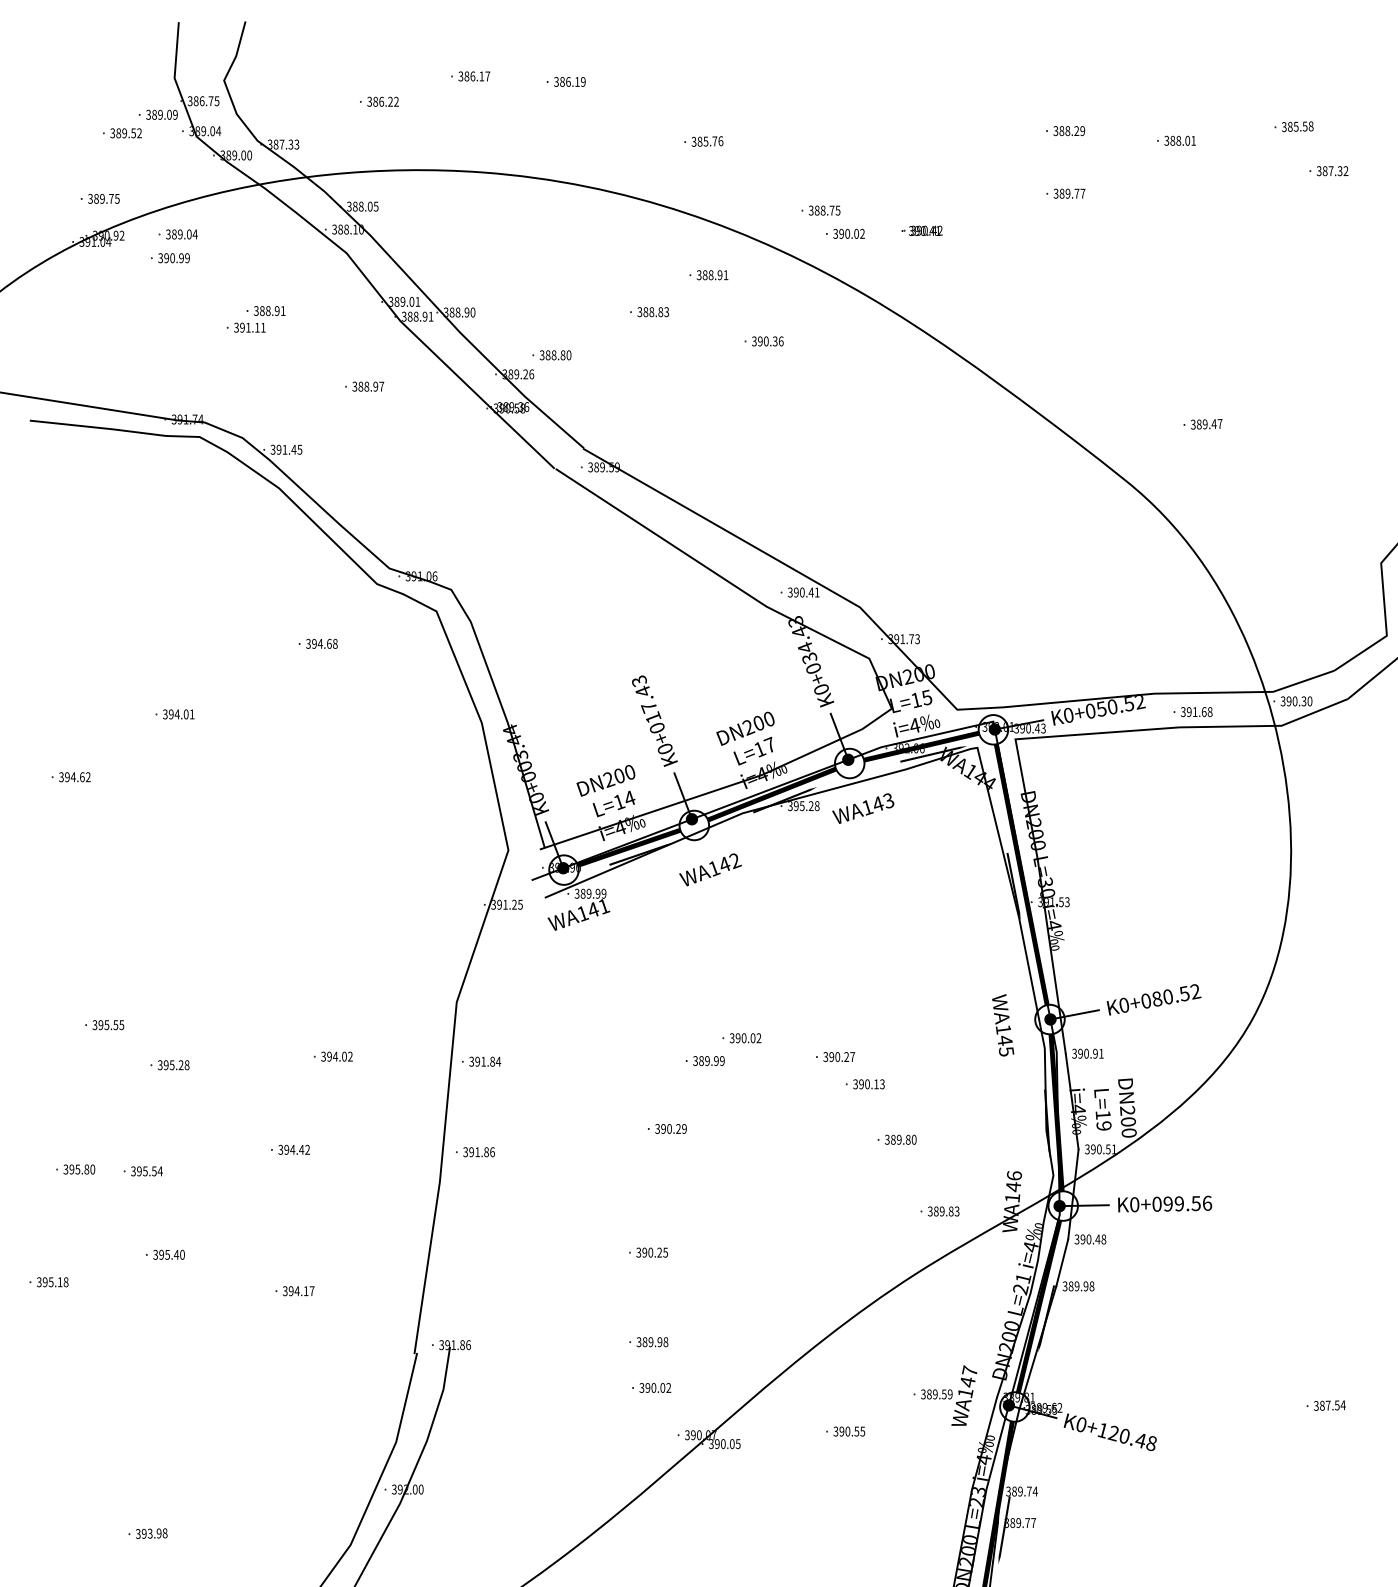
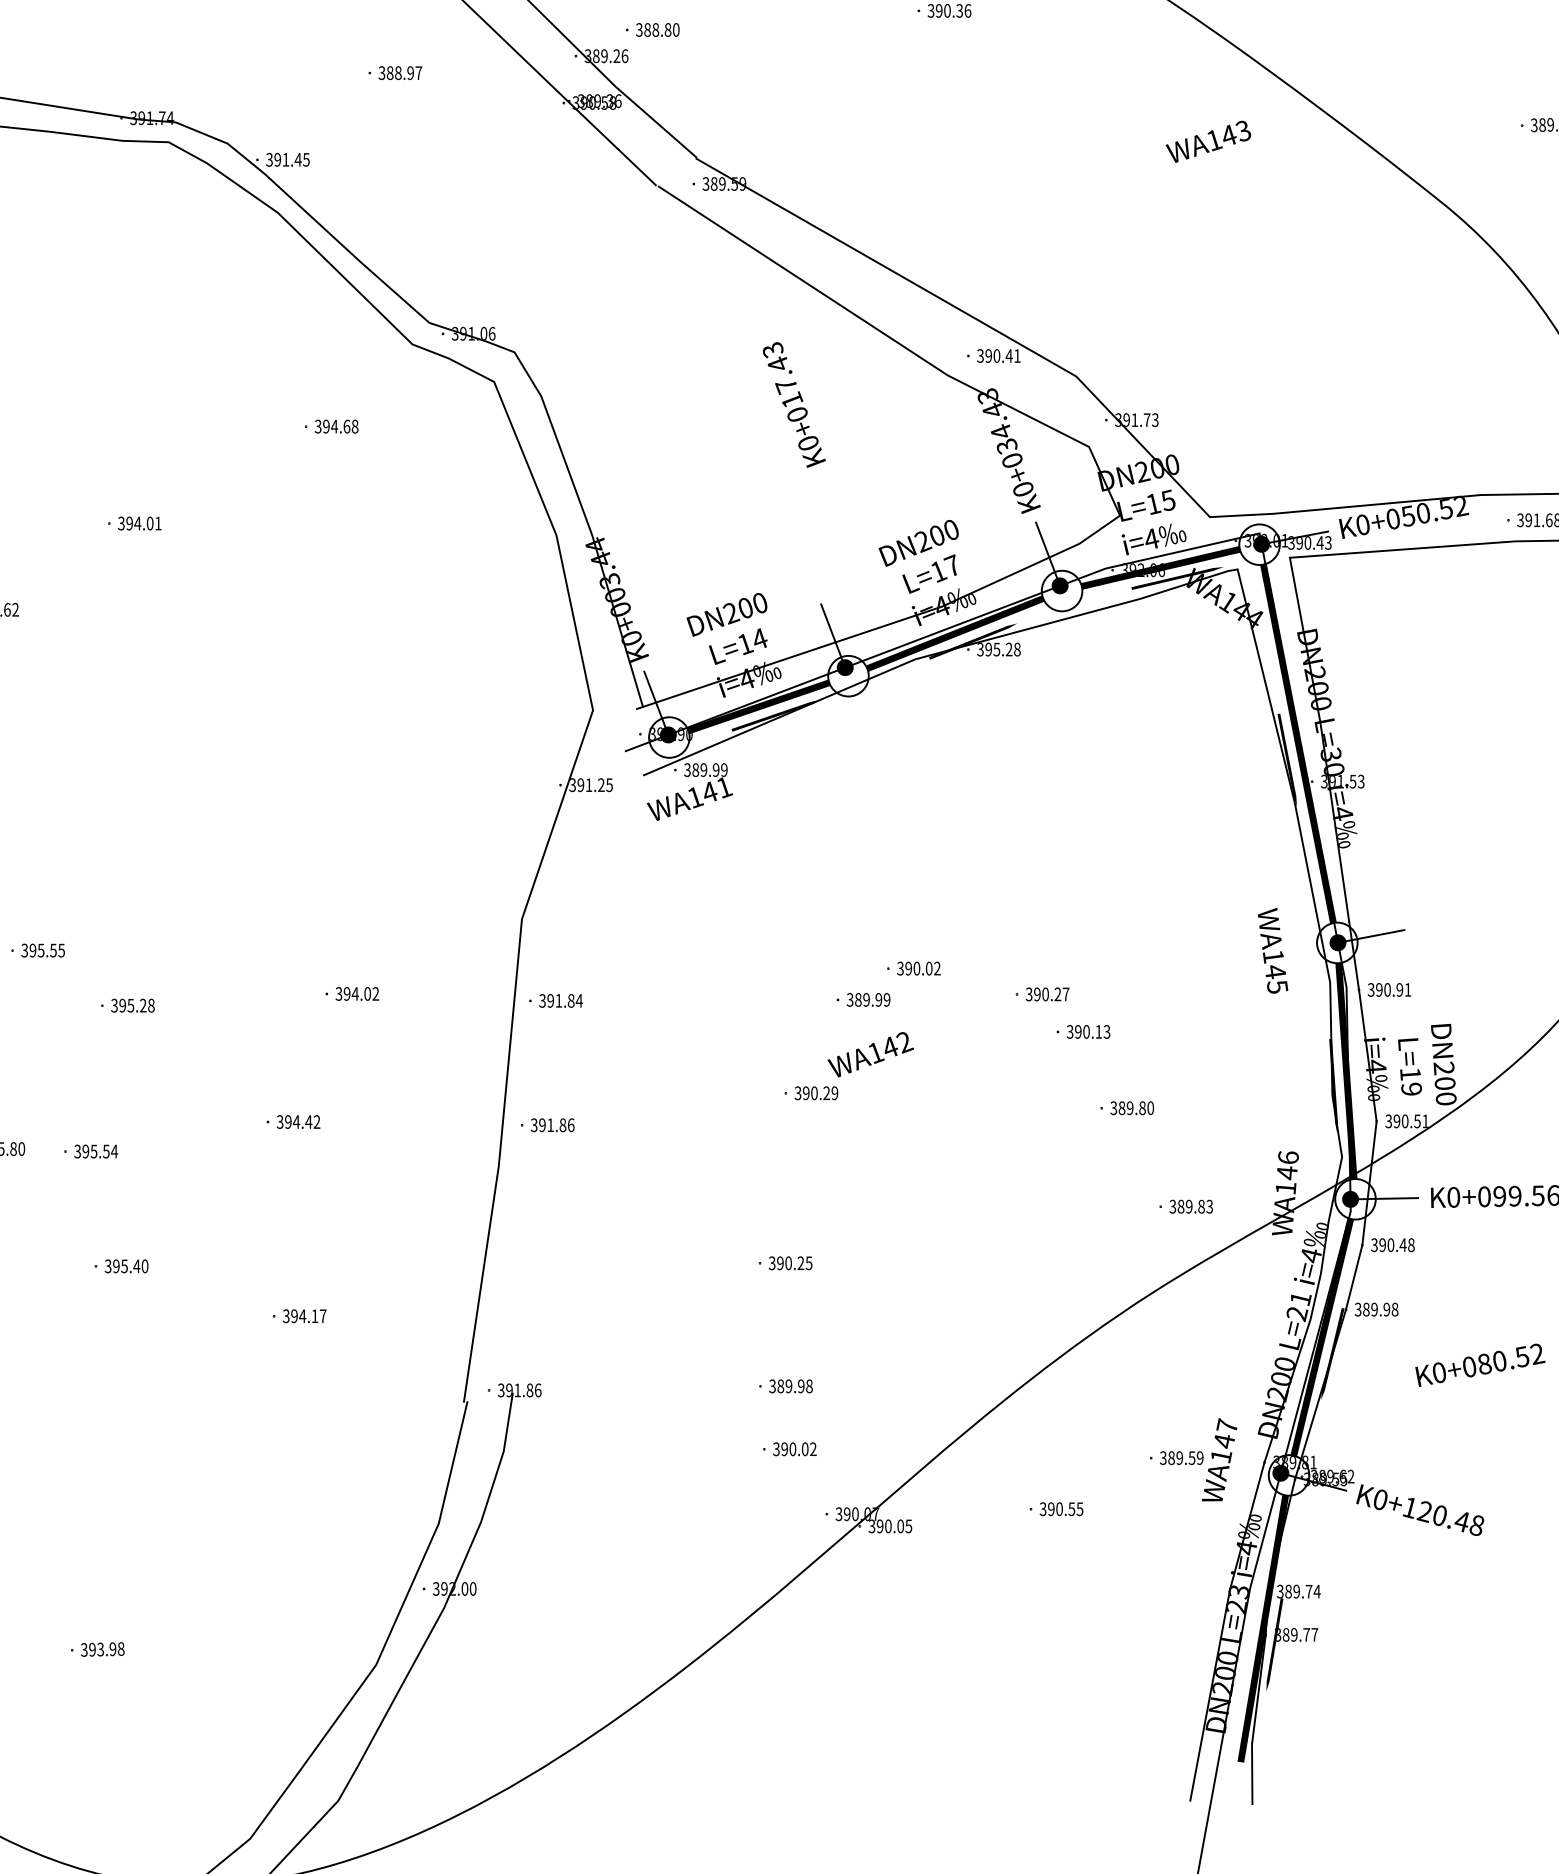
text: (654, 720) -> (793, 404), moved
text: (863, 808) -> (1208, 141), moved
text: (710, 869) -> (870, 1054), moved
text: (1153, 999) -> (1479, 1364), moved

